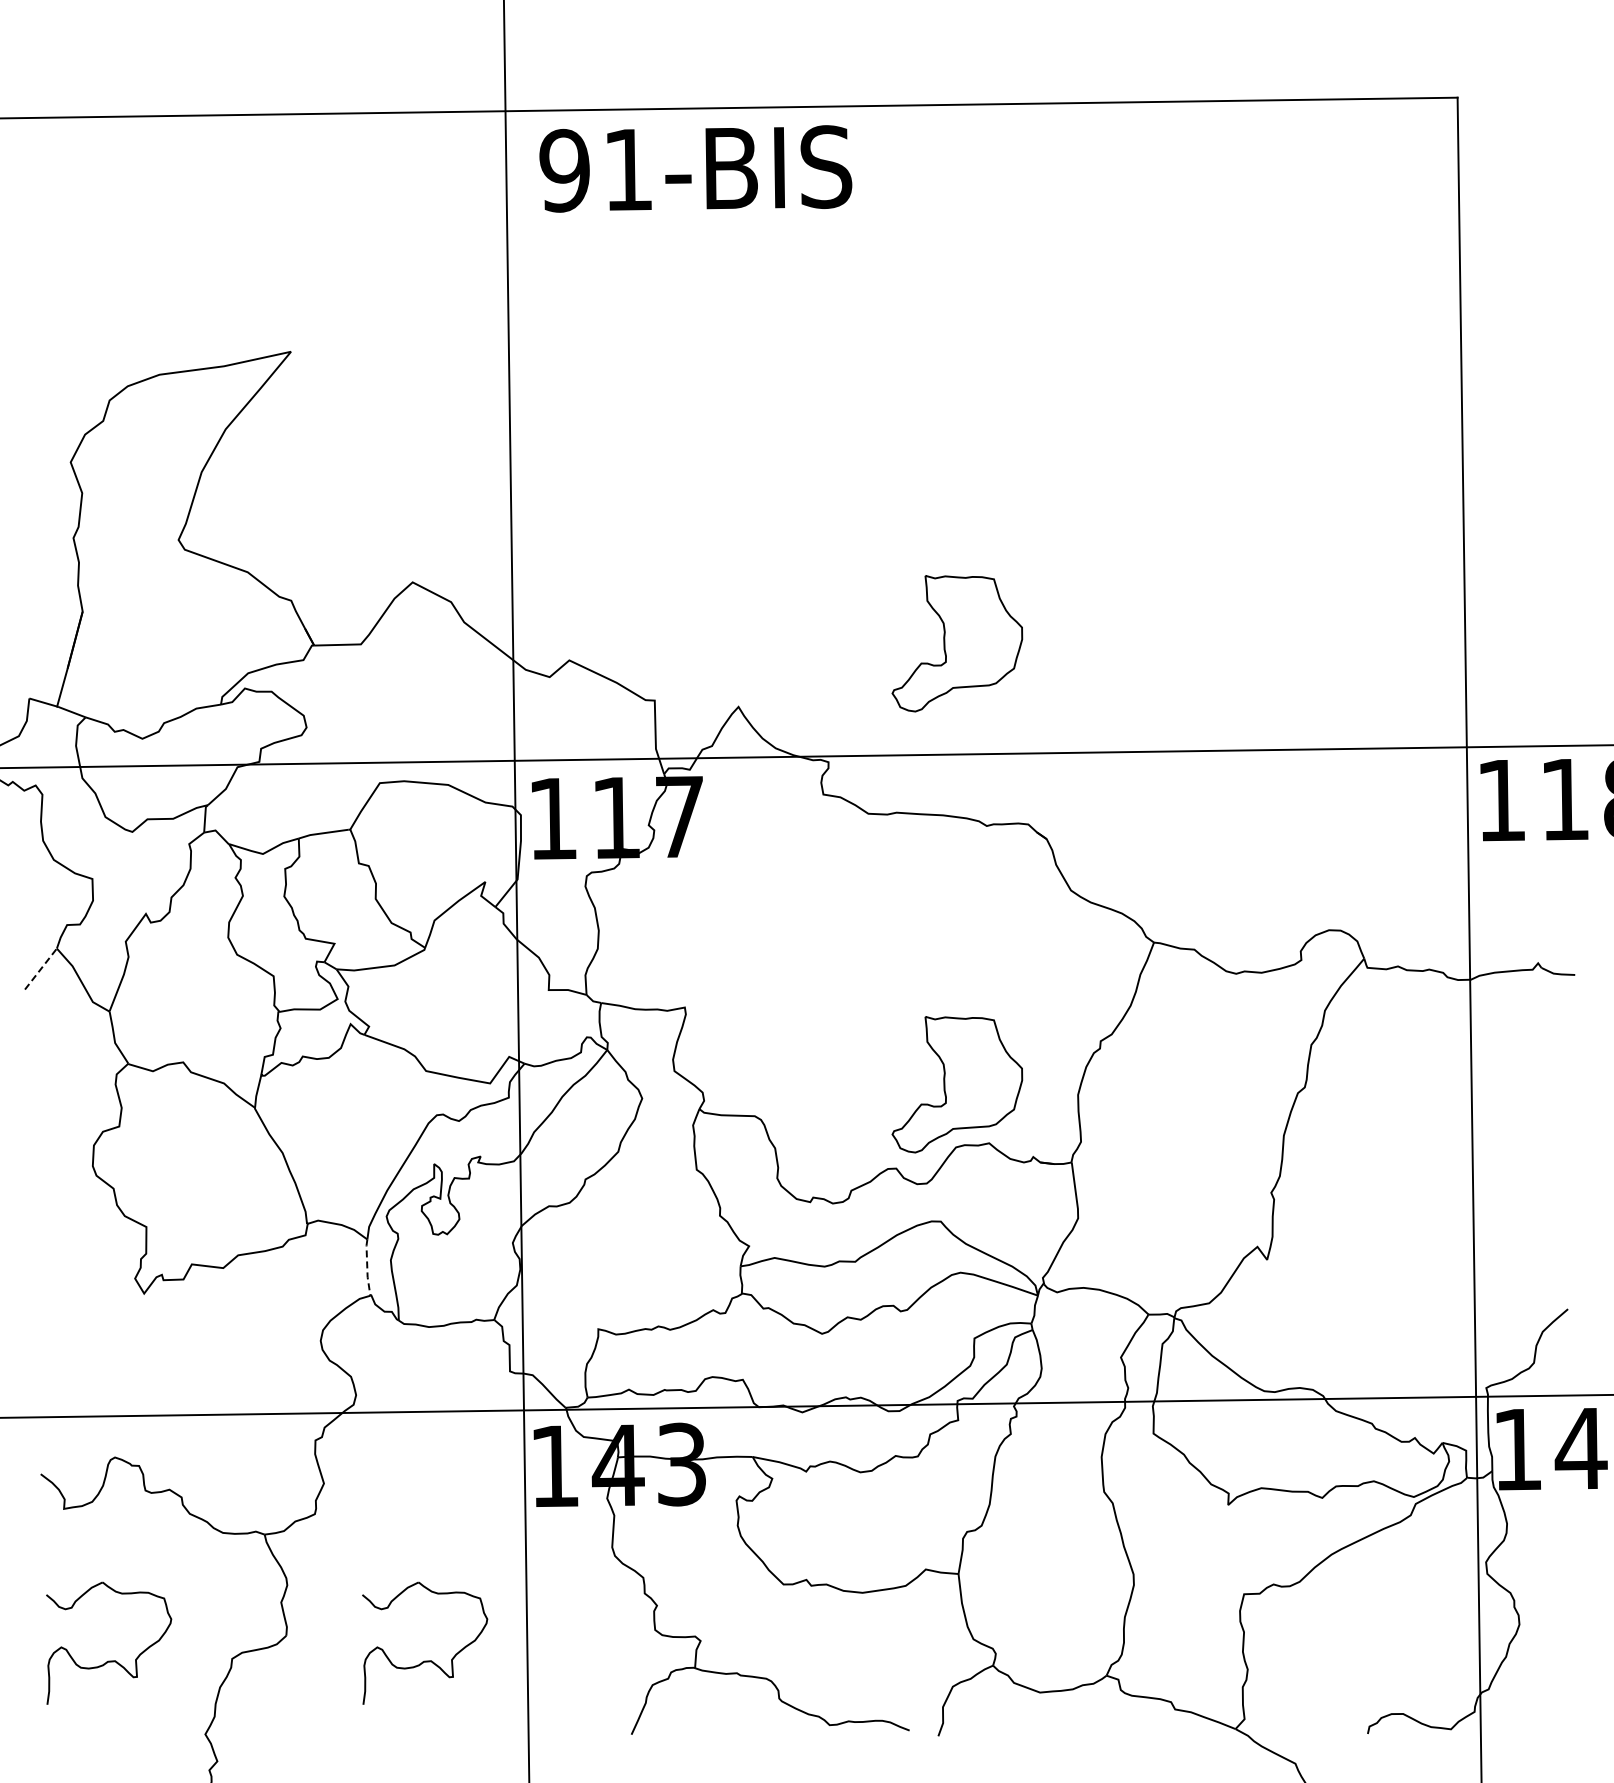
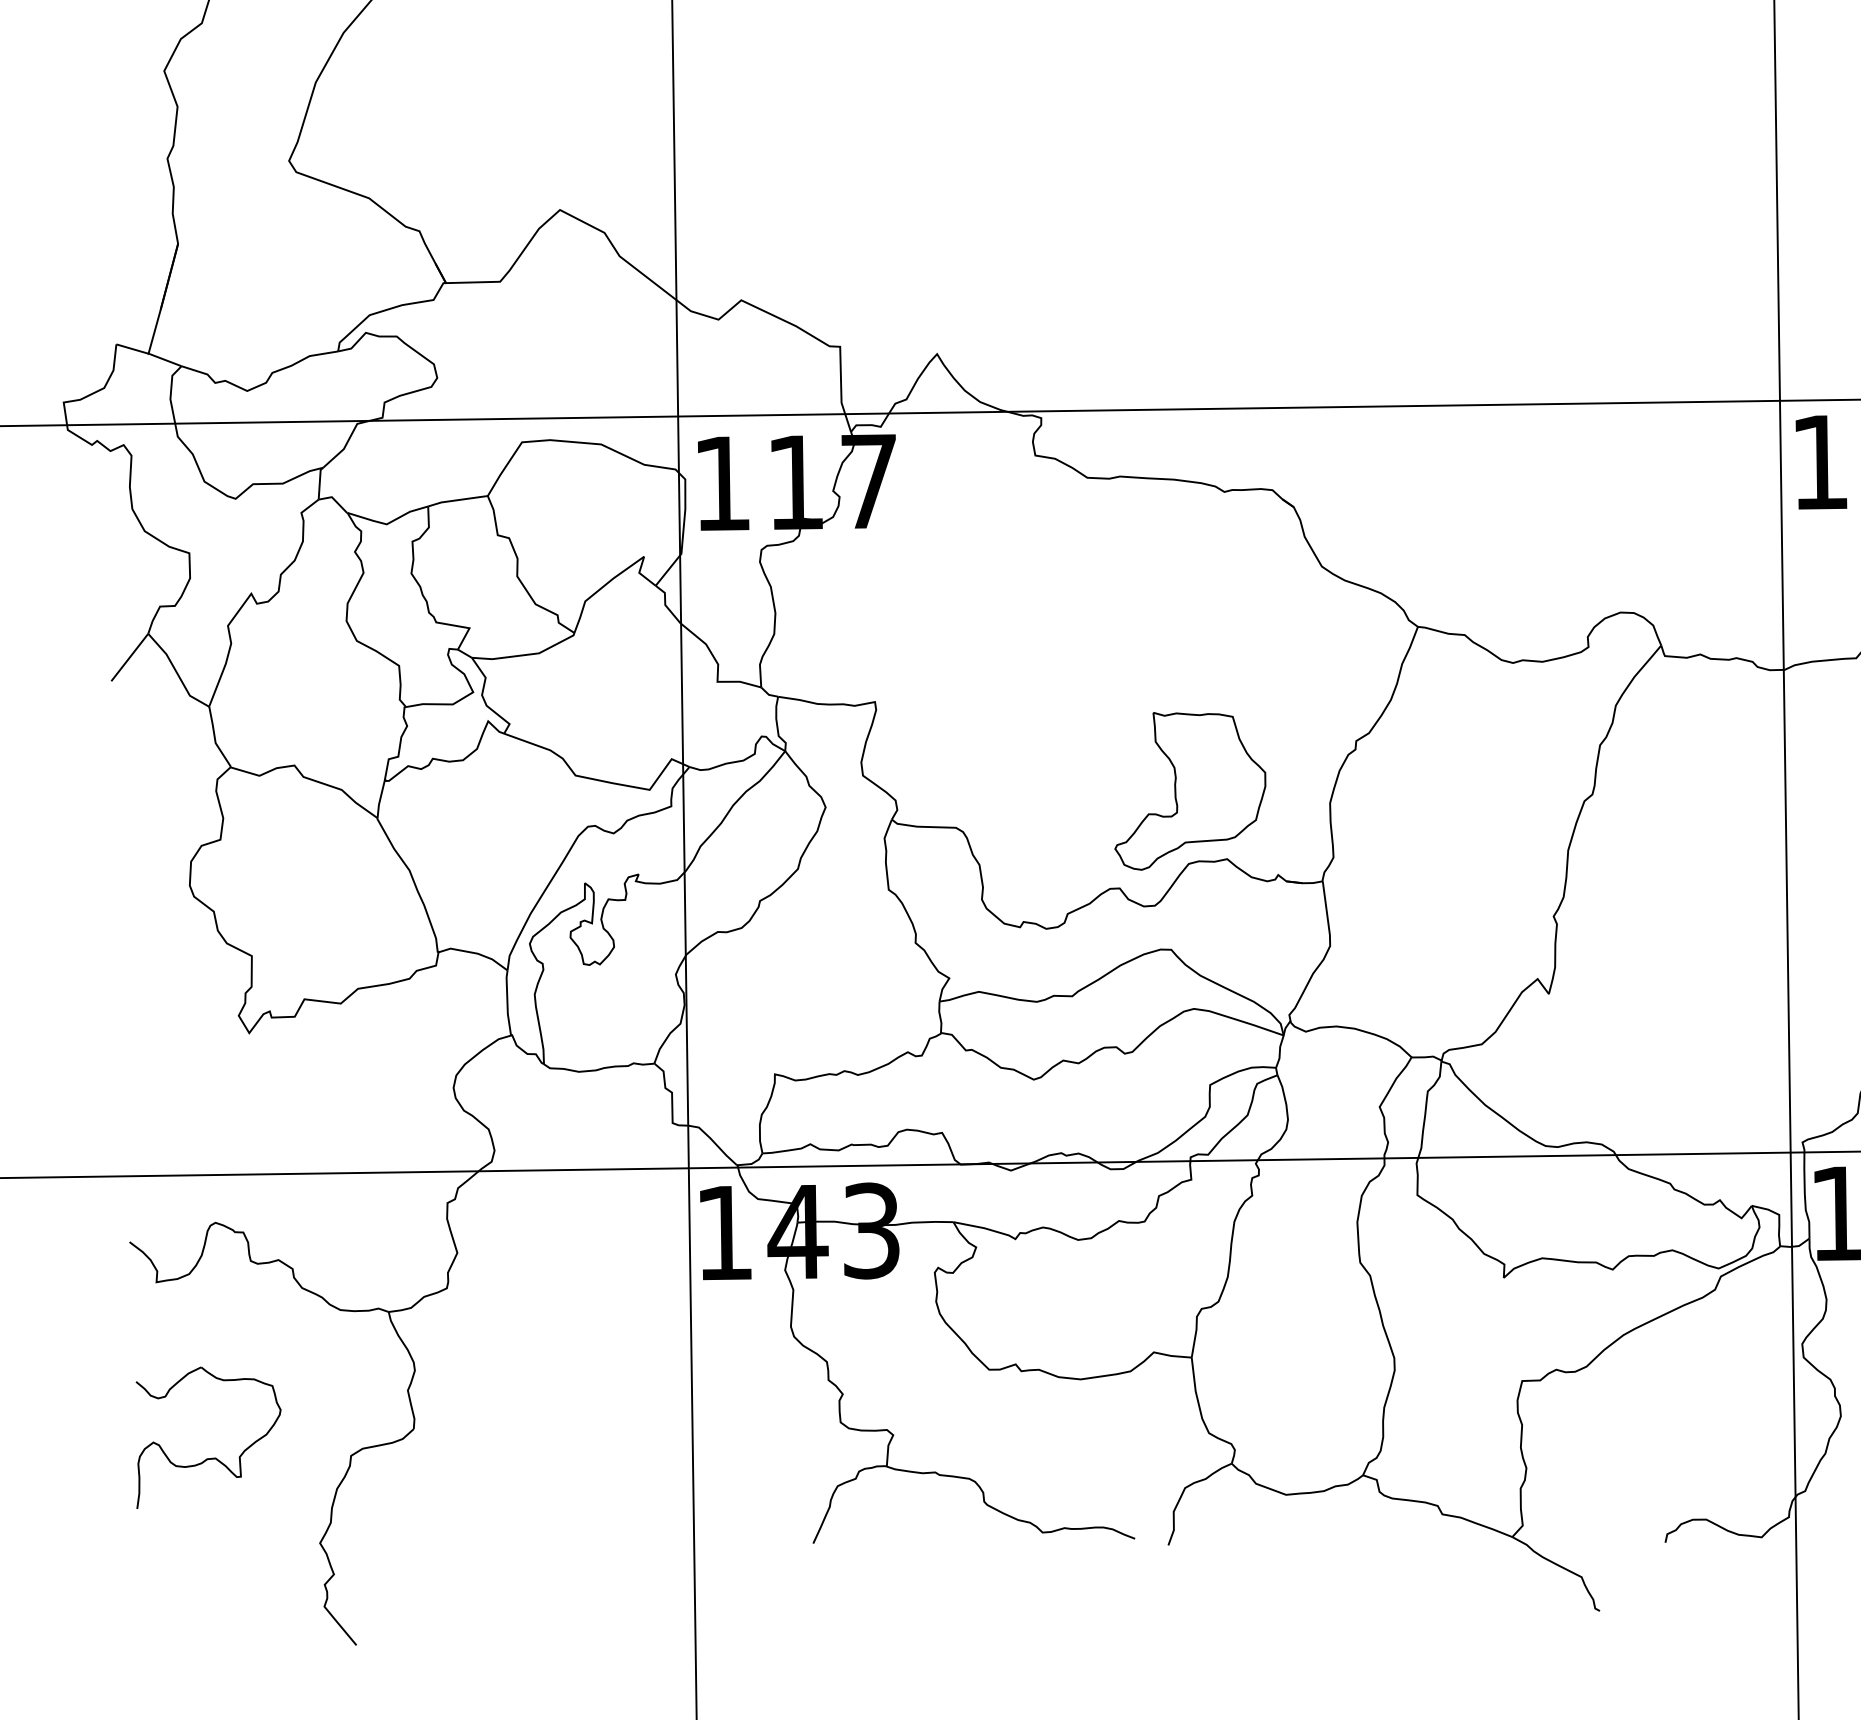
part: (957, 643) -> (1190, 280), removed
line: (40, 969) -> (129, 658), dashed -> solid
line: (367, 1267) -> (507, 1002), dashed -> solid
part: (425, 1660) -> (574, 1457), removed

